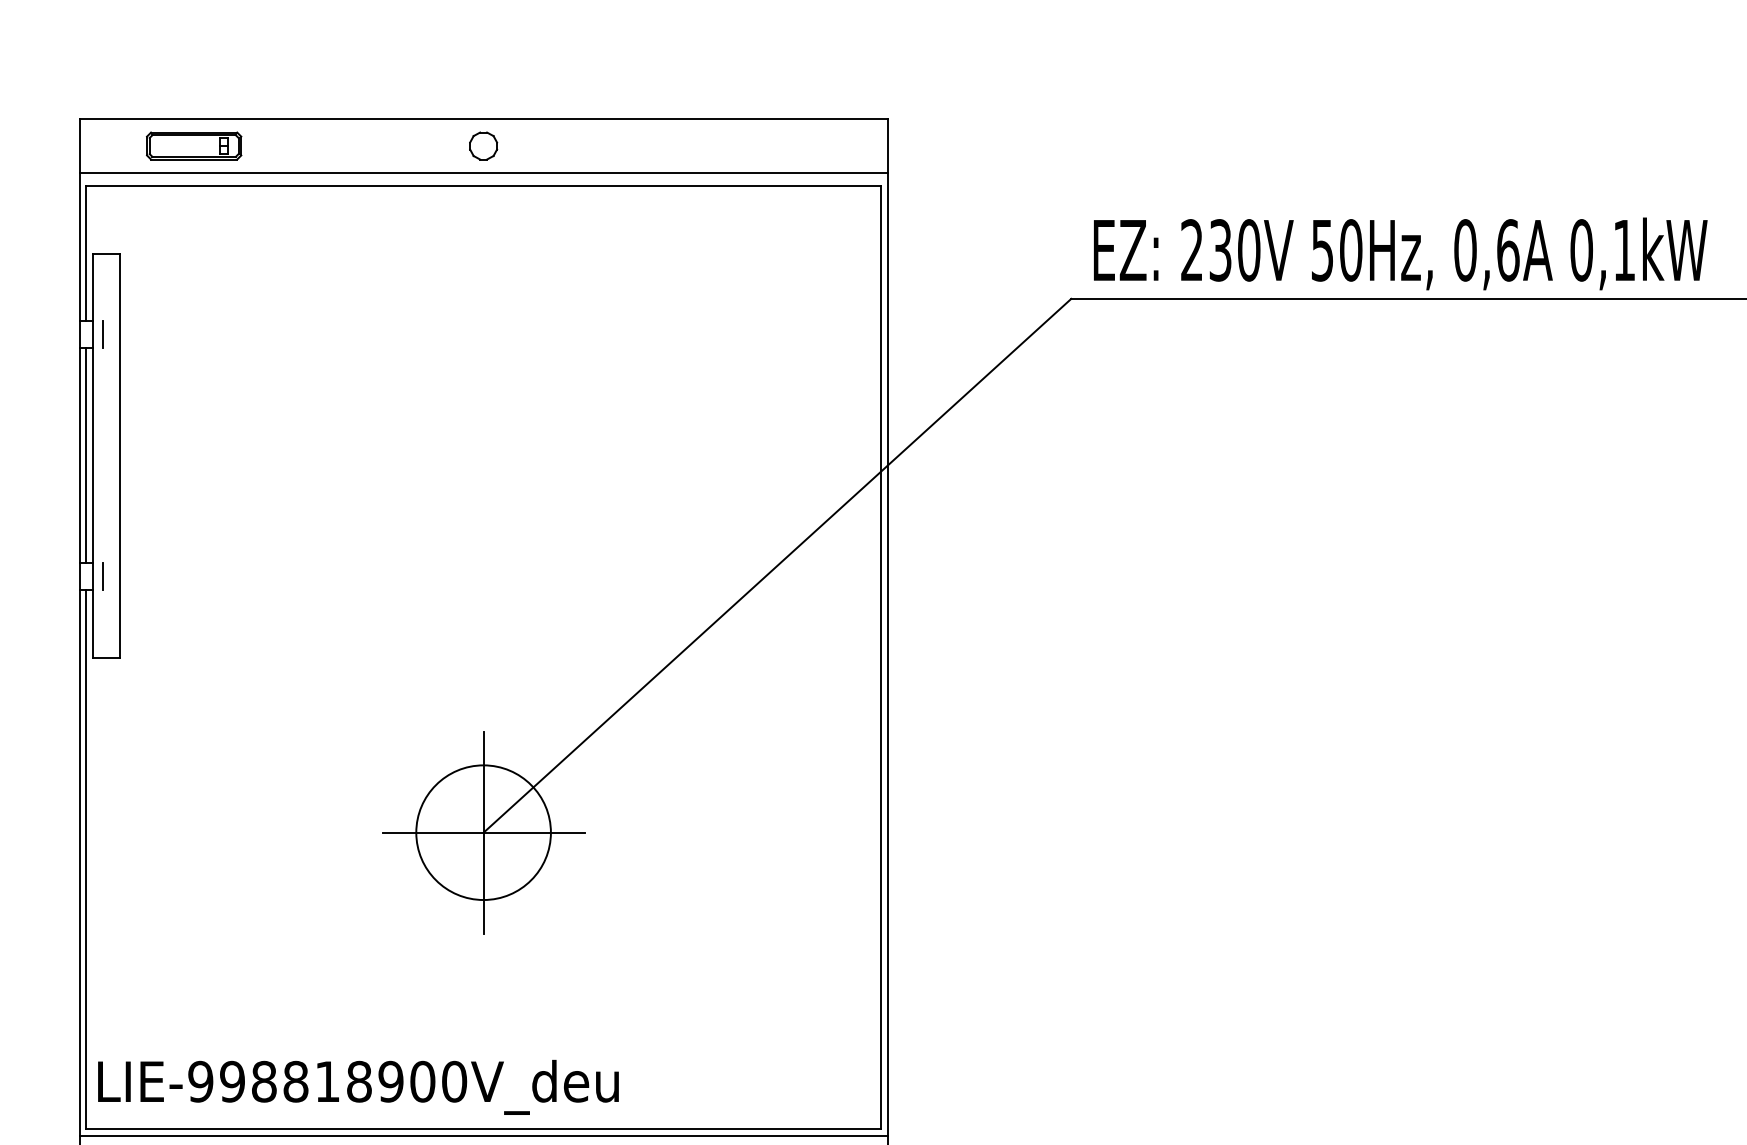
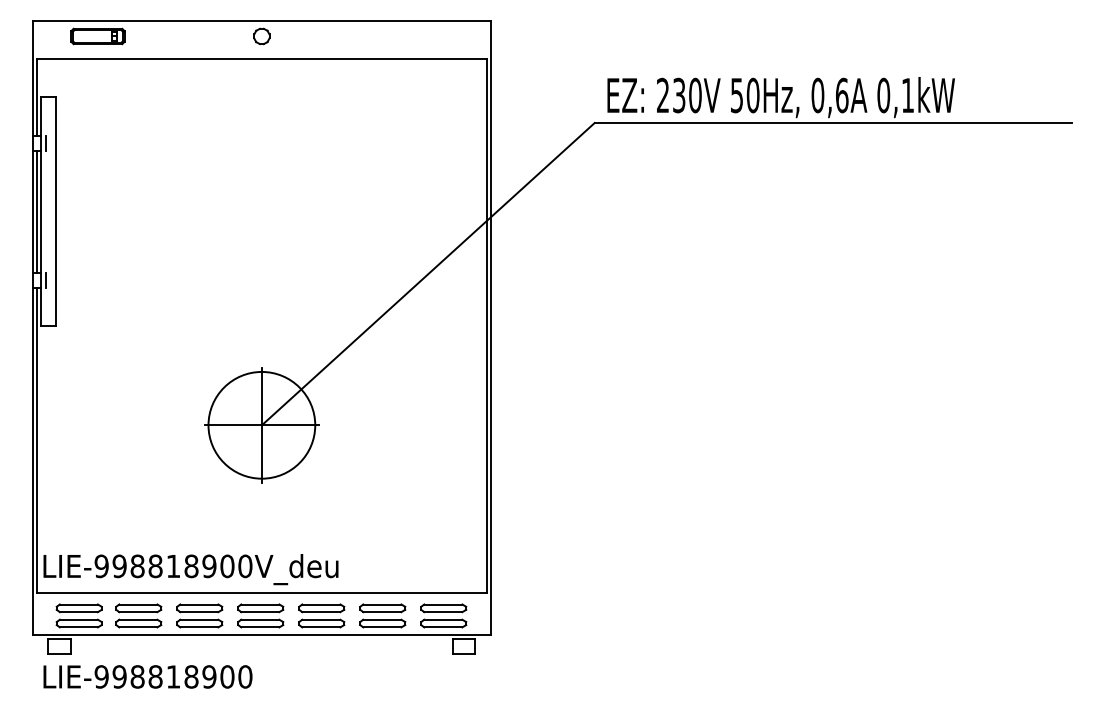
line: (482, 172) -> (261, 51), removed
circle: (482, 833) -> (261, 425), size x1.4
line: (482, 1134) -> (261, 596), removed

